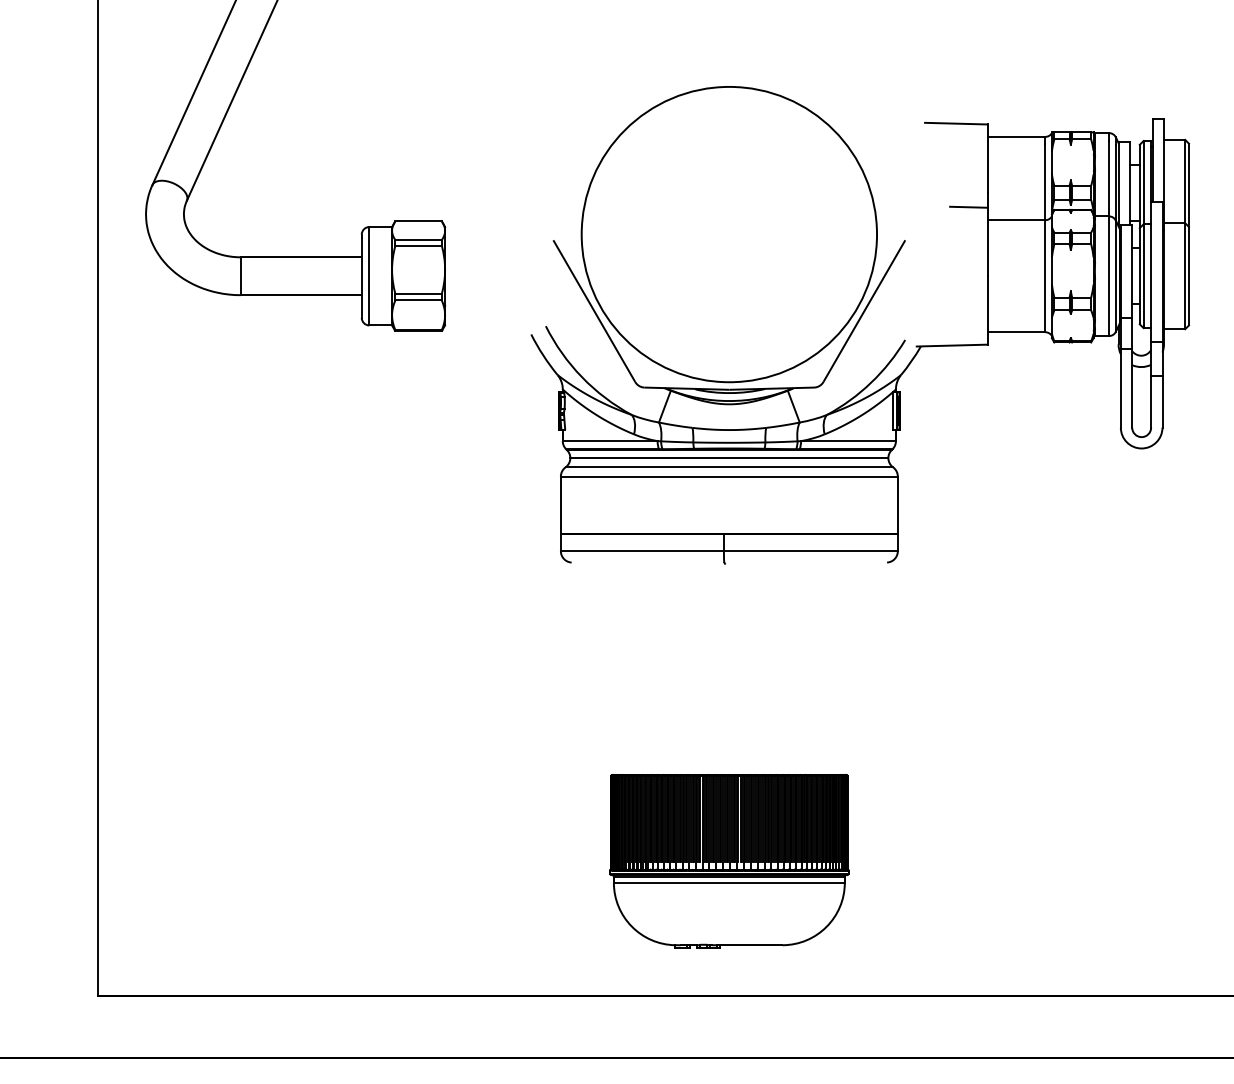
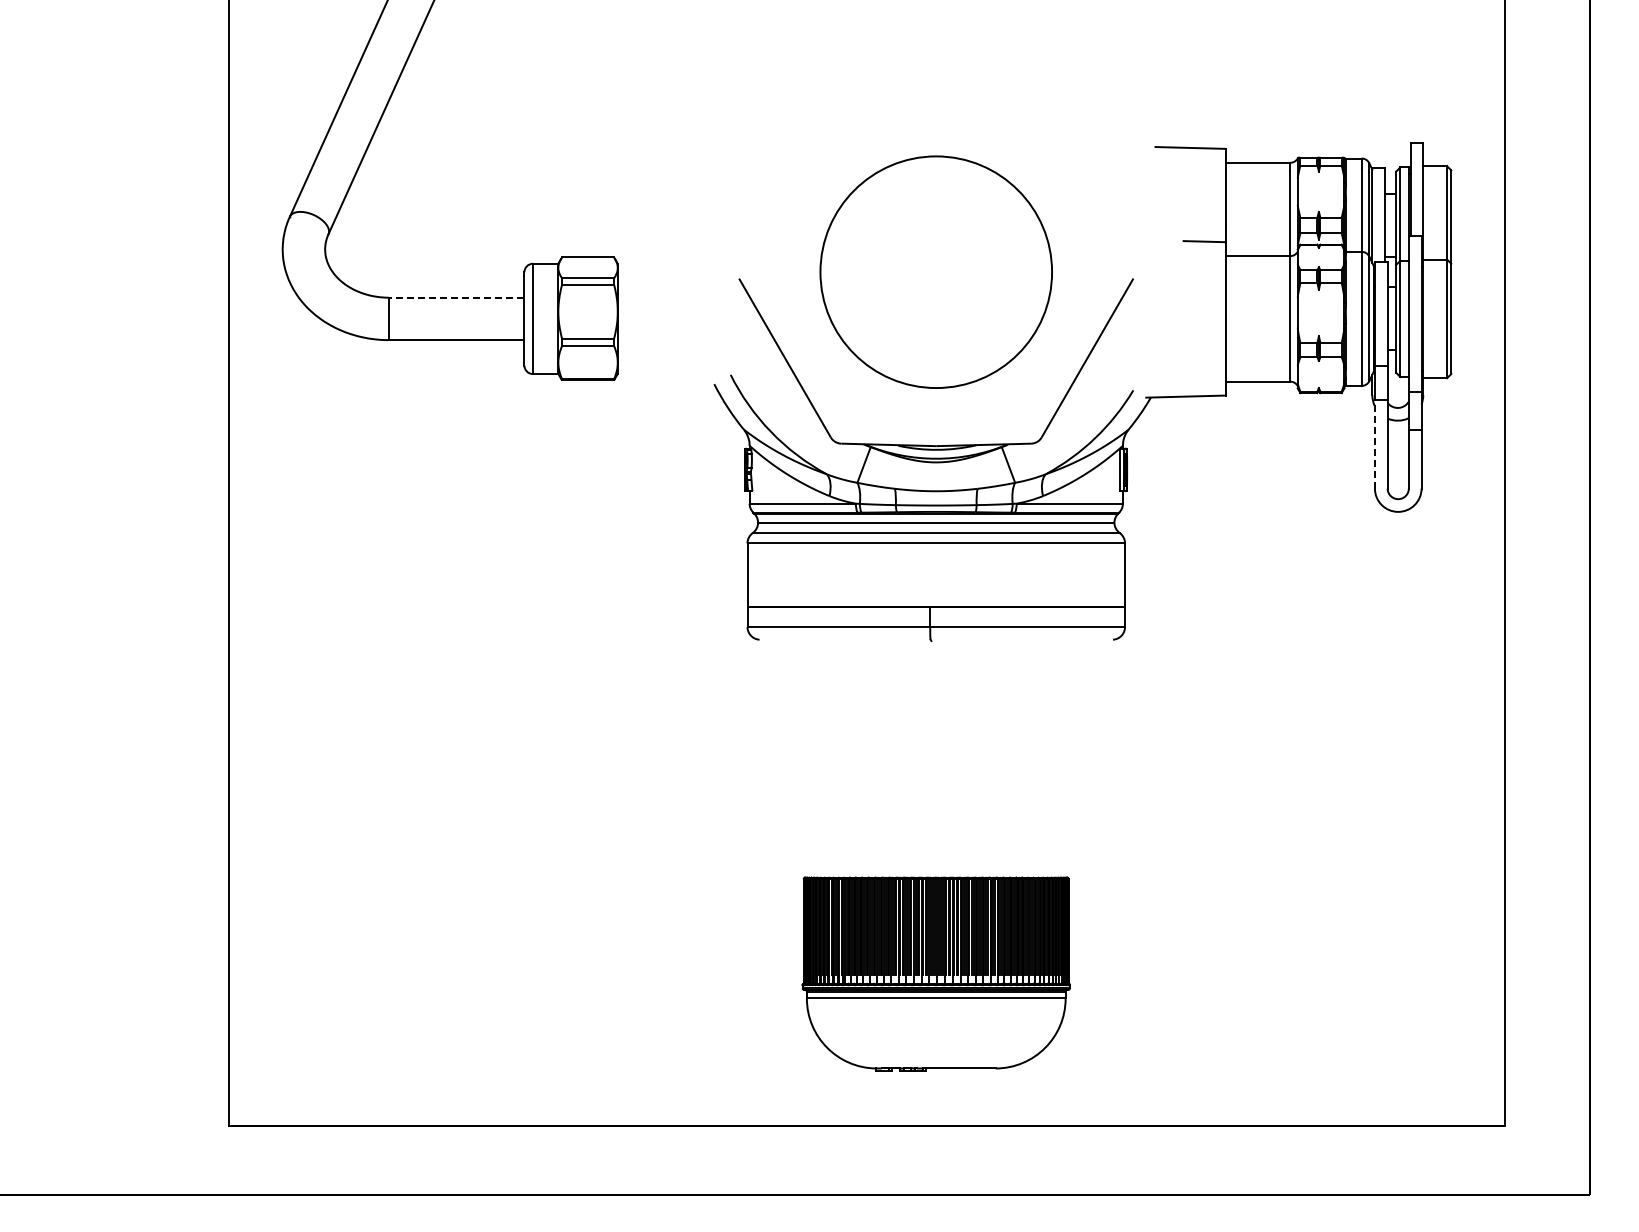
circle: (728, 233) -> (935, 271), size x0.7
line: (301, 257) -> (456, 297), solid -> dashed
line: (1120, 388) -> (1374, 444), solid -> dashed

